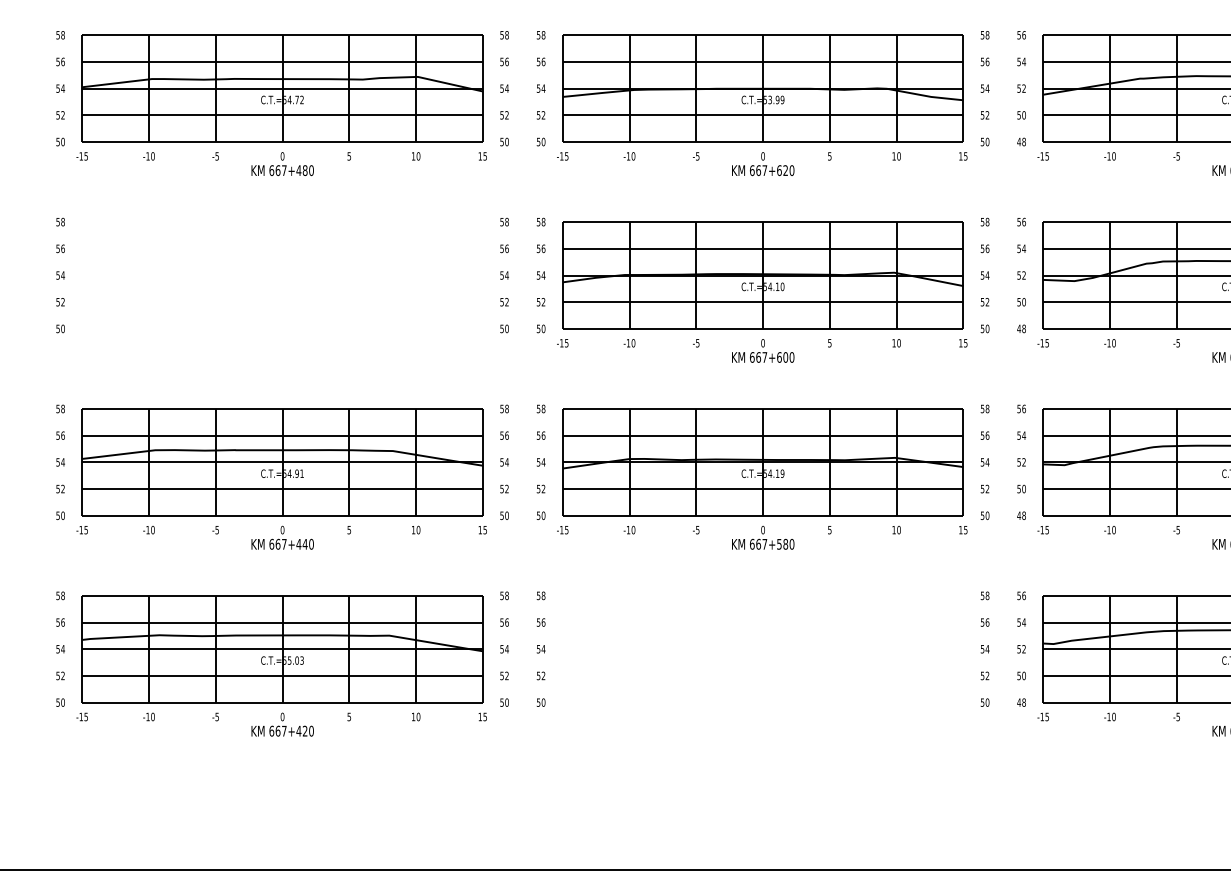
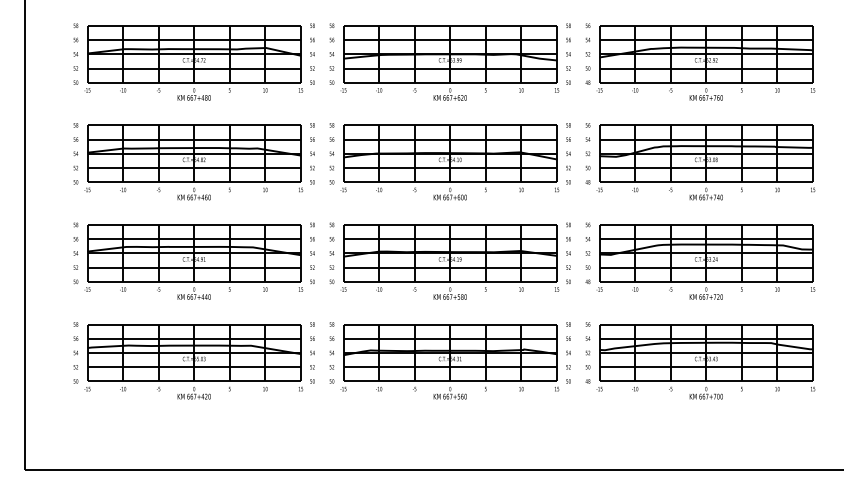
part: (281, 291) -> (193, 162), added
part: (761, 665) -> (449, 361), added

